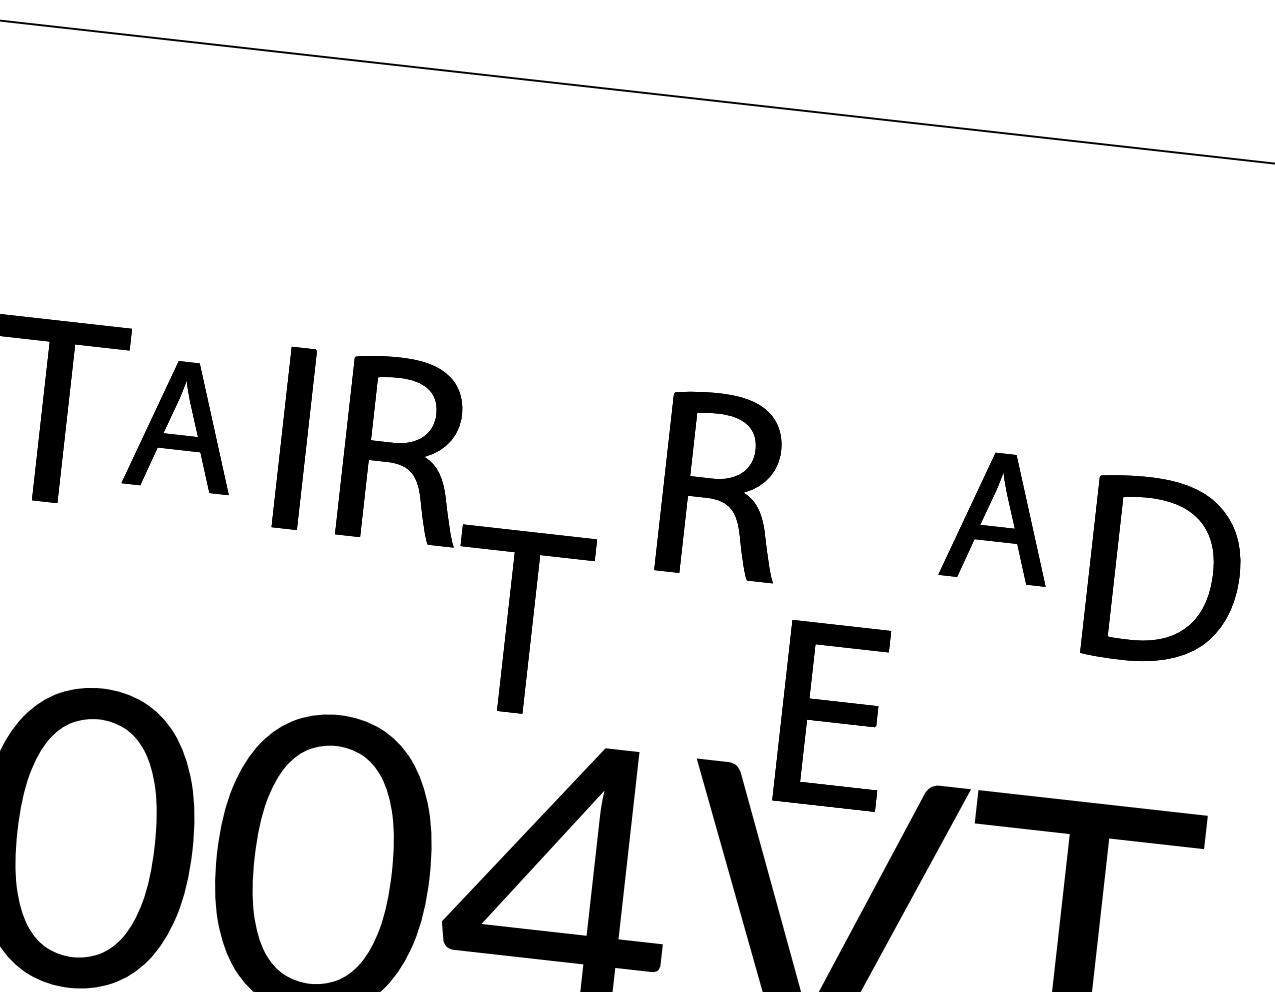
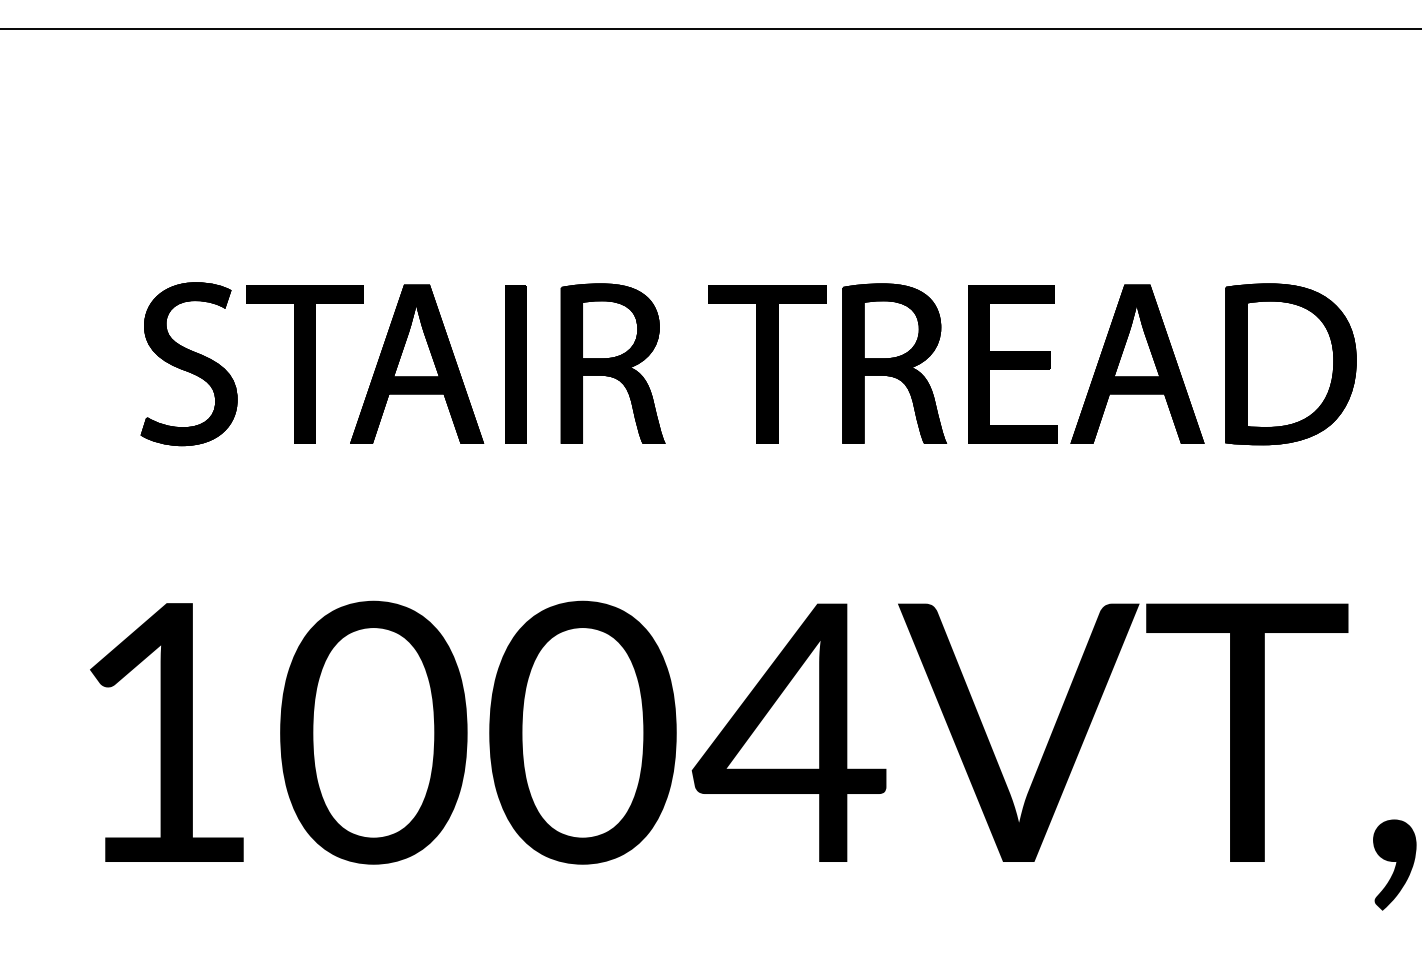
part: (182, 425) -> (417, 363), size x1.43
part: (999, 516) -> (1137, 363), size x1.43
part: (1163, 571) -> (1290, 364), moved
part: (519, 622) -> (767, 364), moved
part: (833, 716) -> (1012, 364), moved

